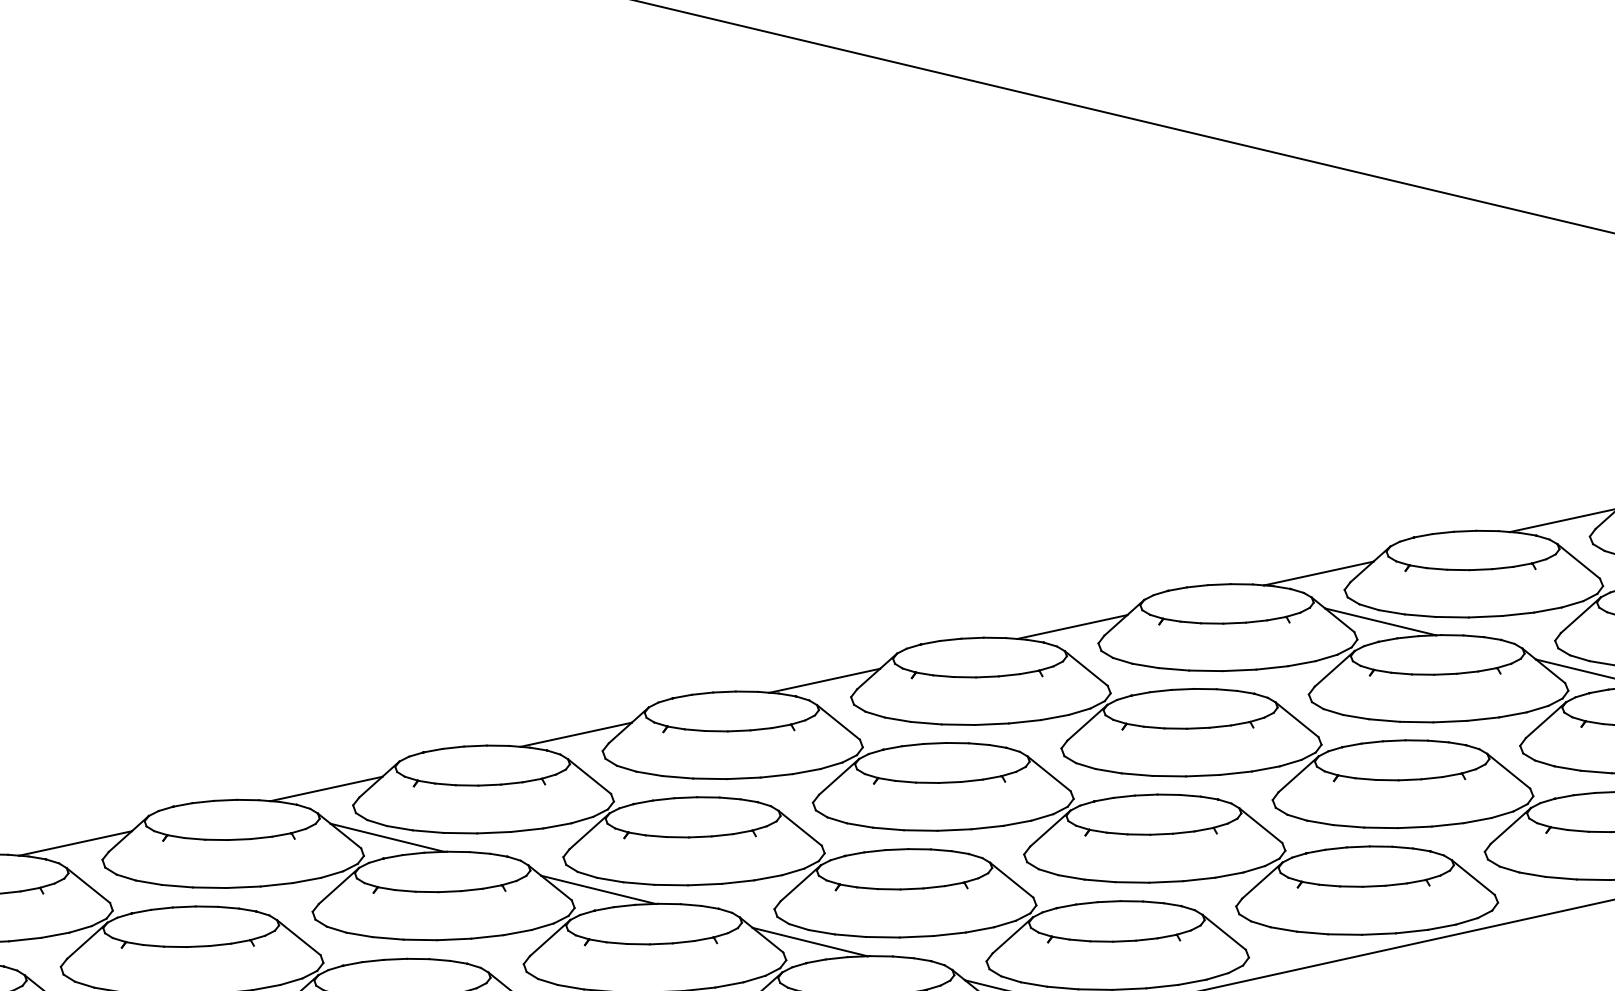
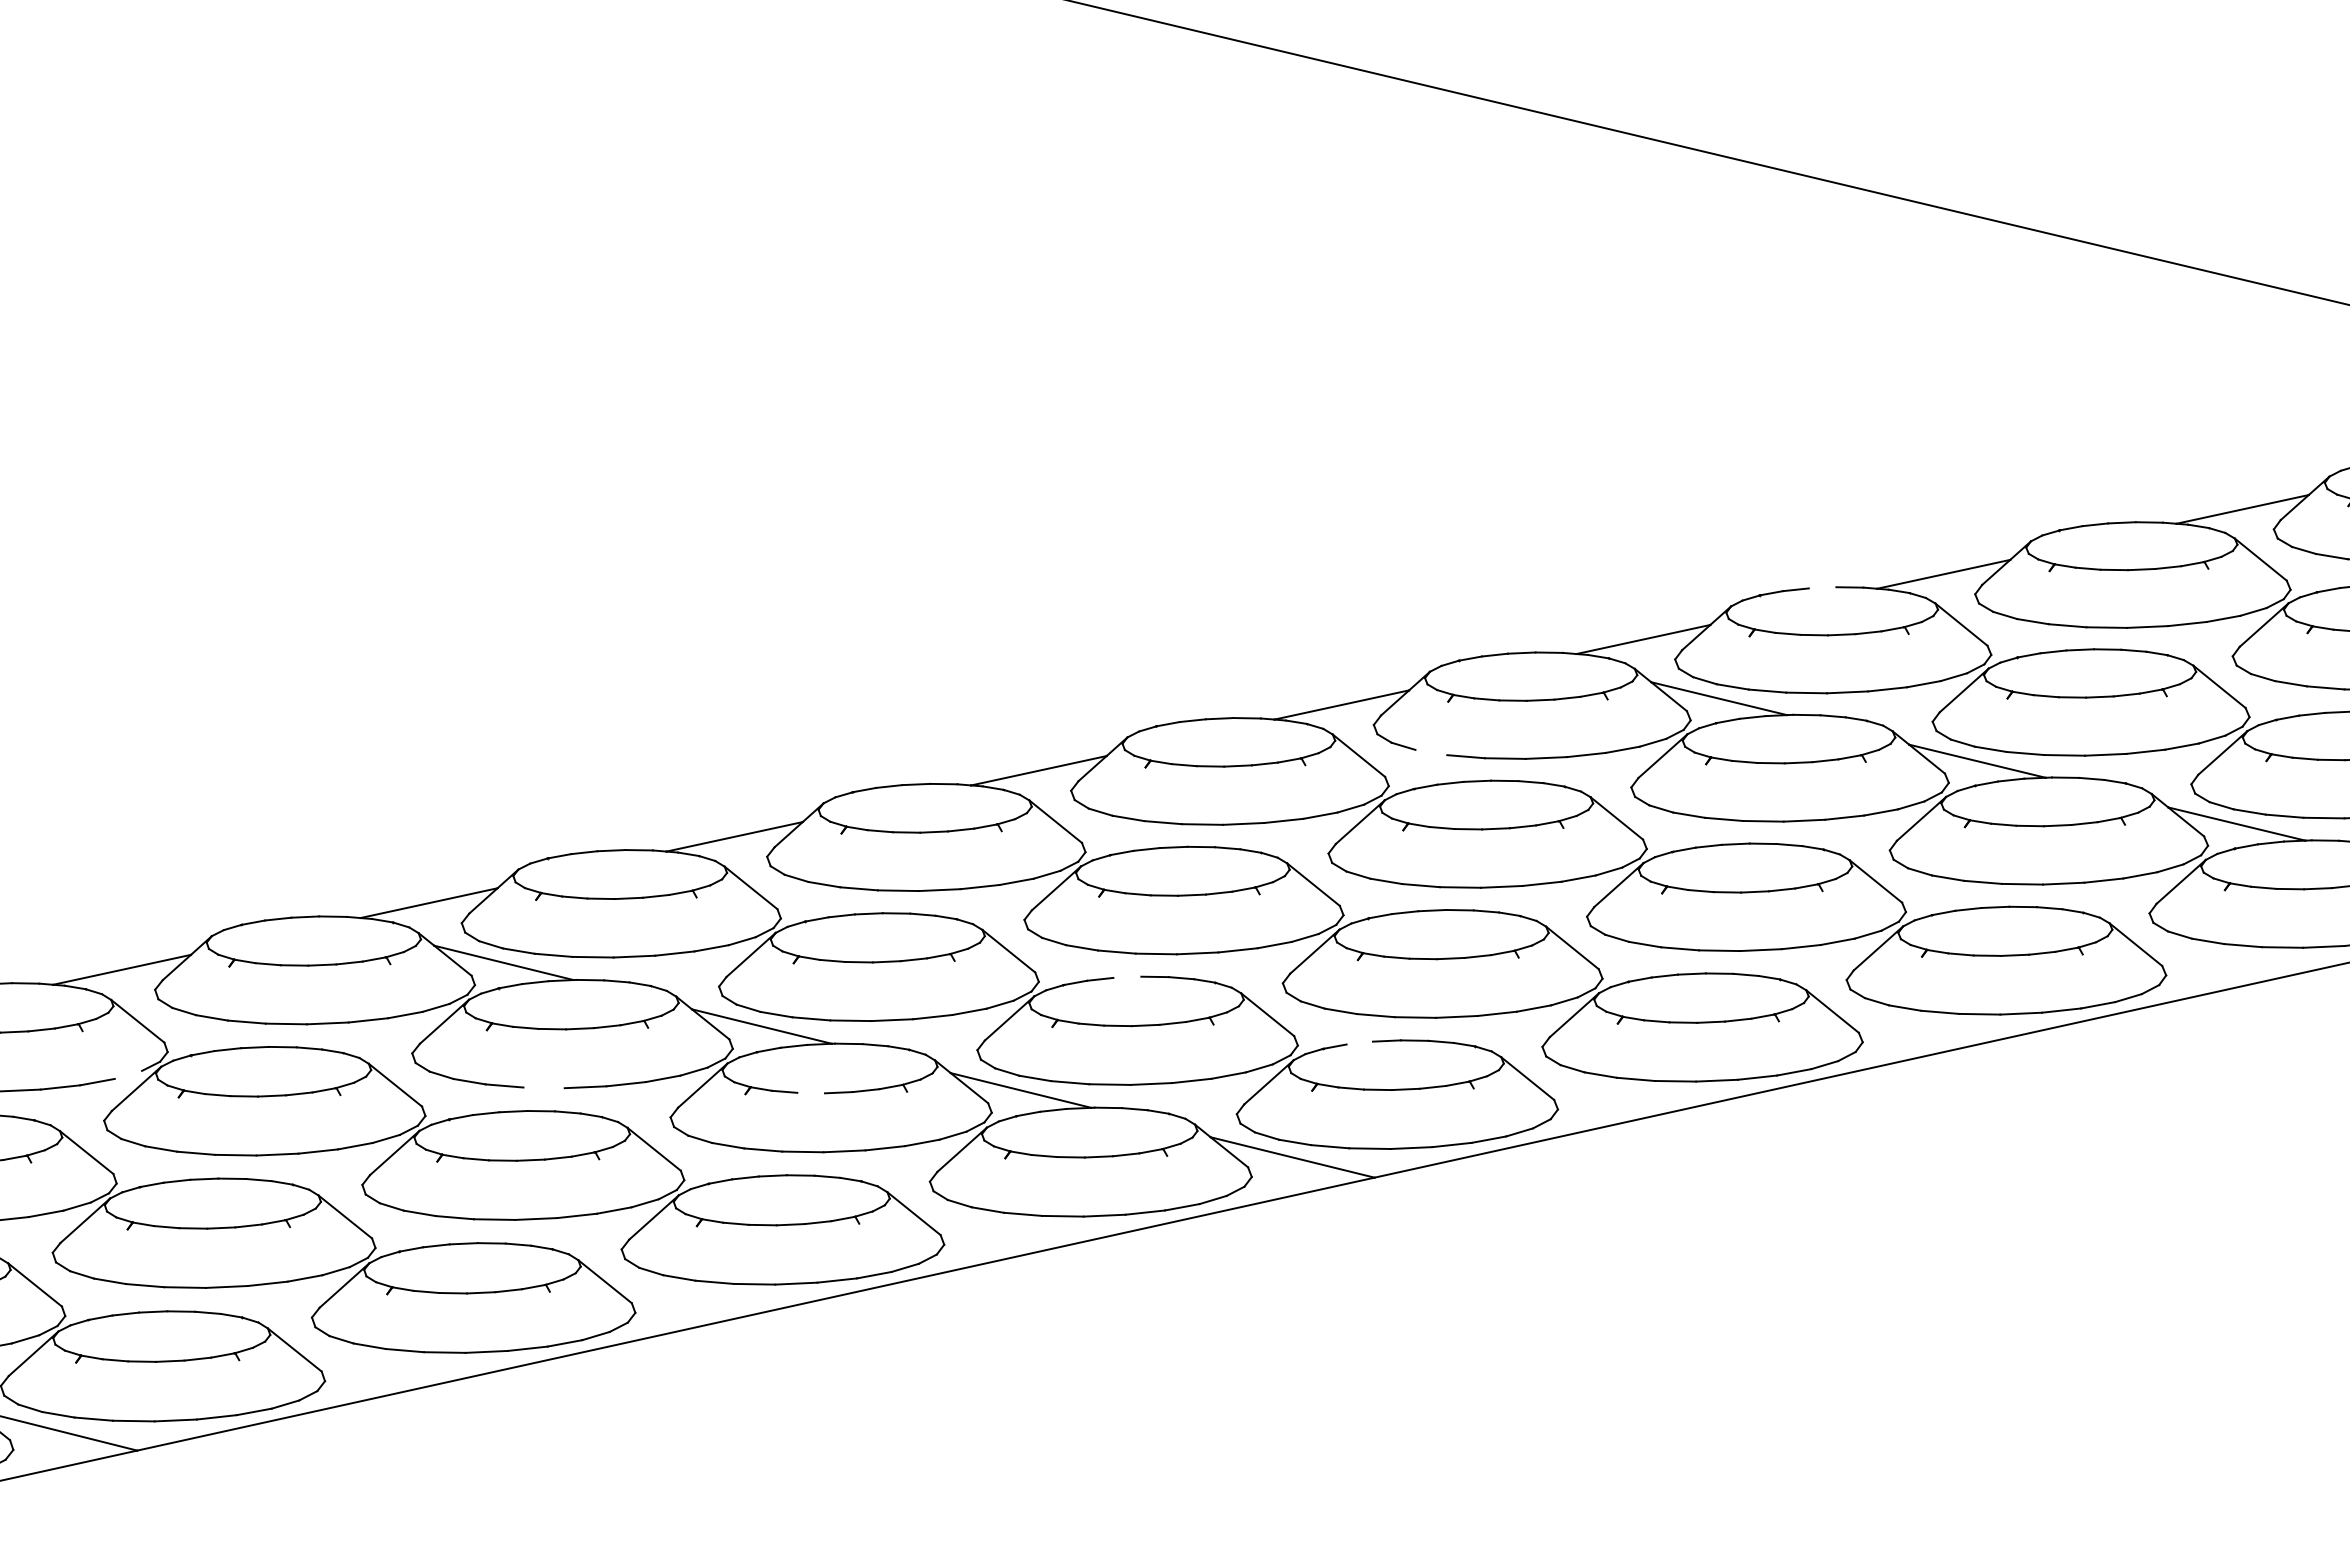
line: (1465, 531) -> (1822, 587), removed
line: (1145, 665) -> (1431, 752), removed
line: (897, 848) -> (1127, 976), removed
line: (1086, 902) -> (1359, 1042), removed
line: (80, 929) -> (128, 1074), removed
line: (419, 939) -> (543, 1087), removed
line: (638, 943) -> (810, 1092), removed

